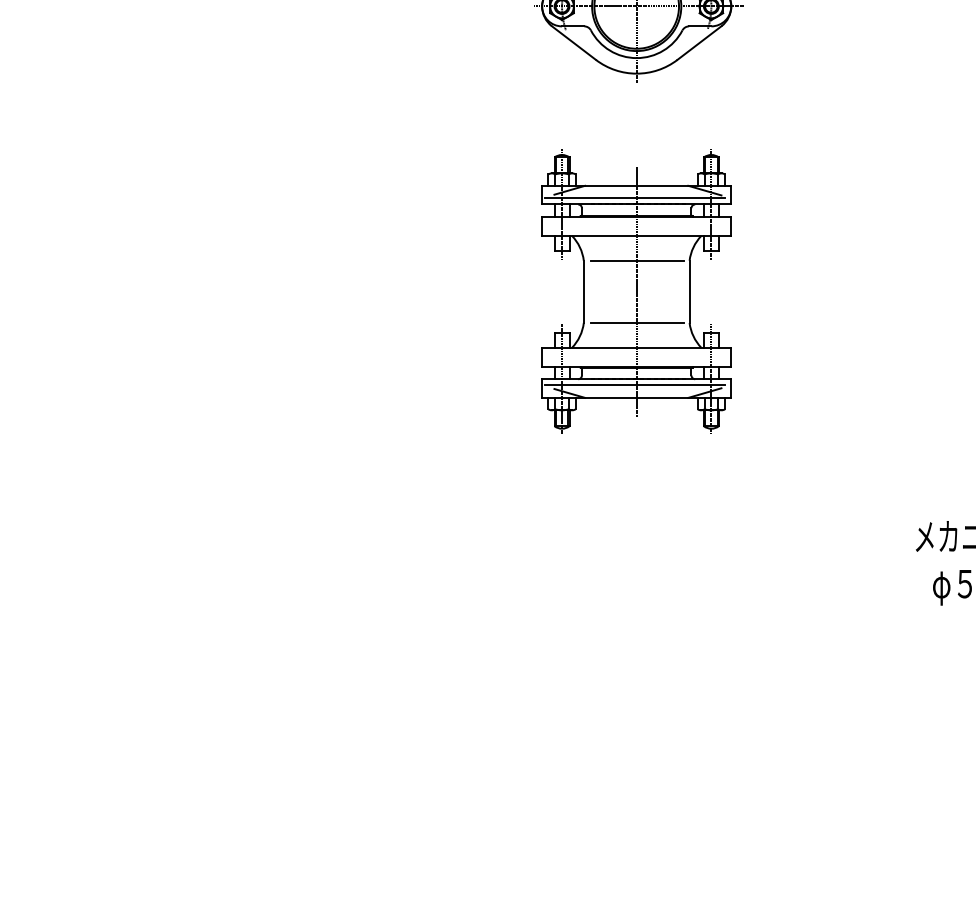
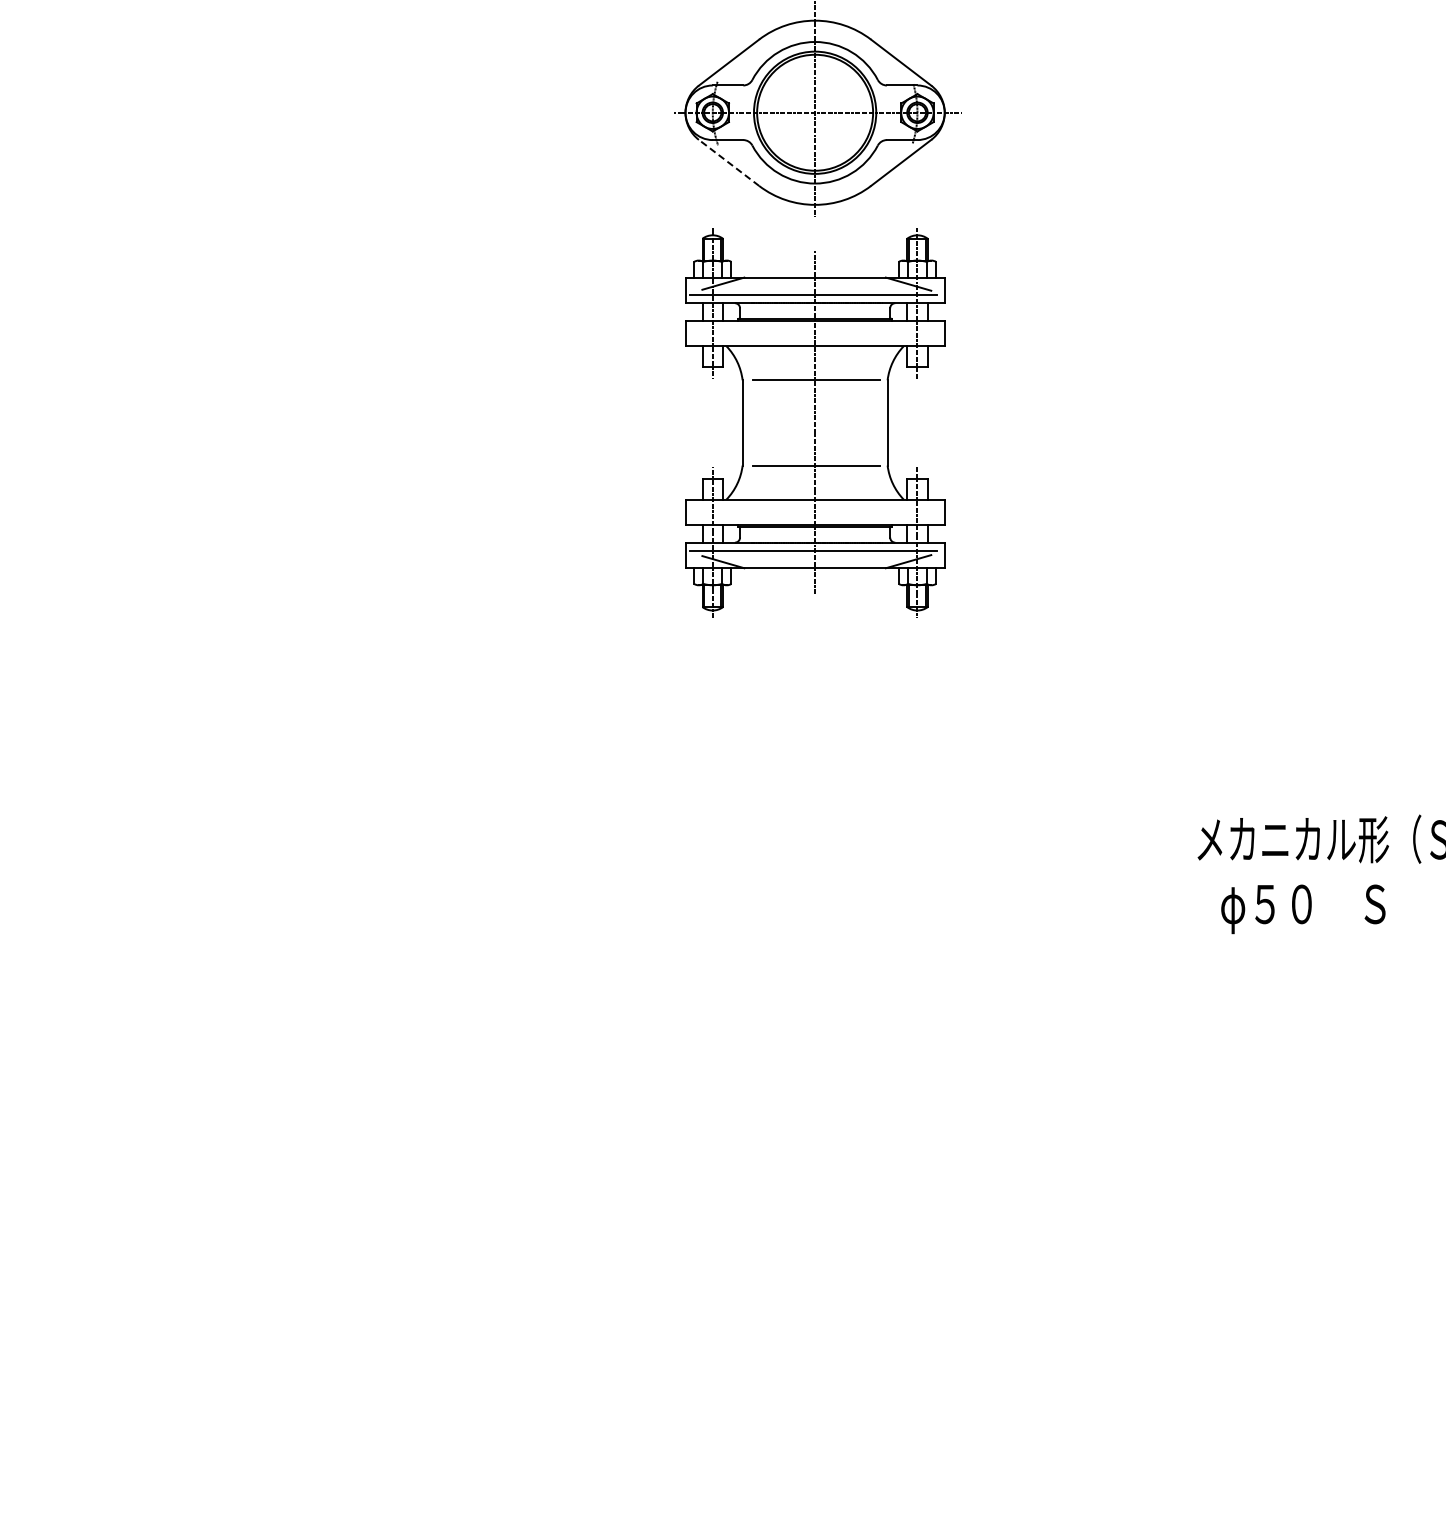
line: (574, 42) -> (729, 162), solid -> dashed
part: (636, 291) -> (815, 422), moved

